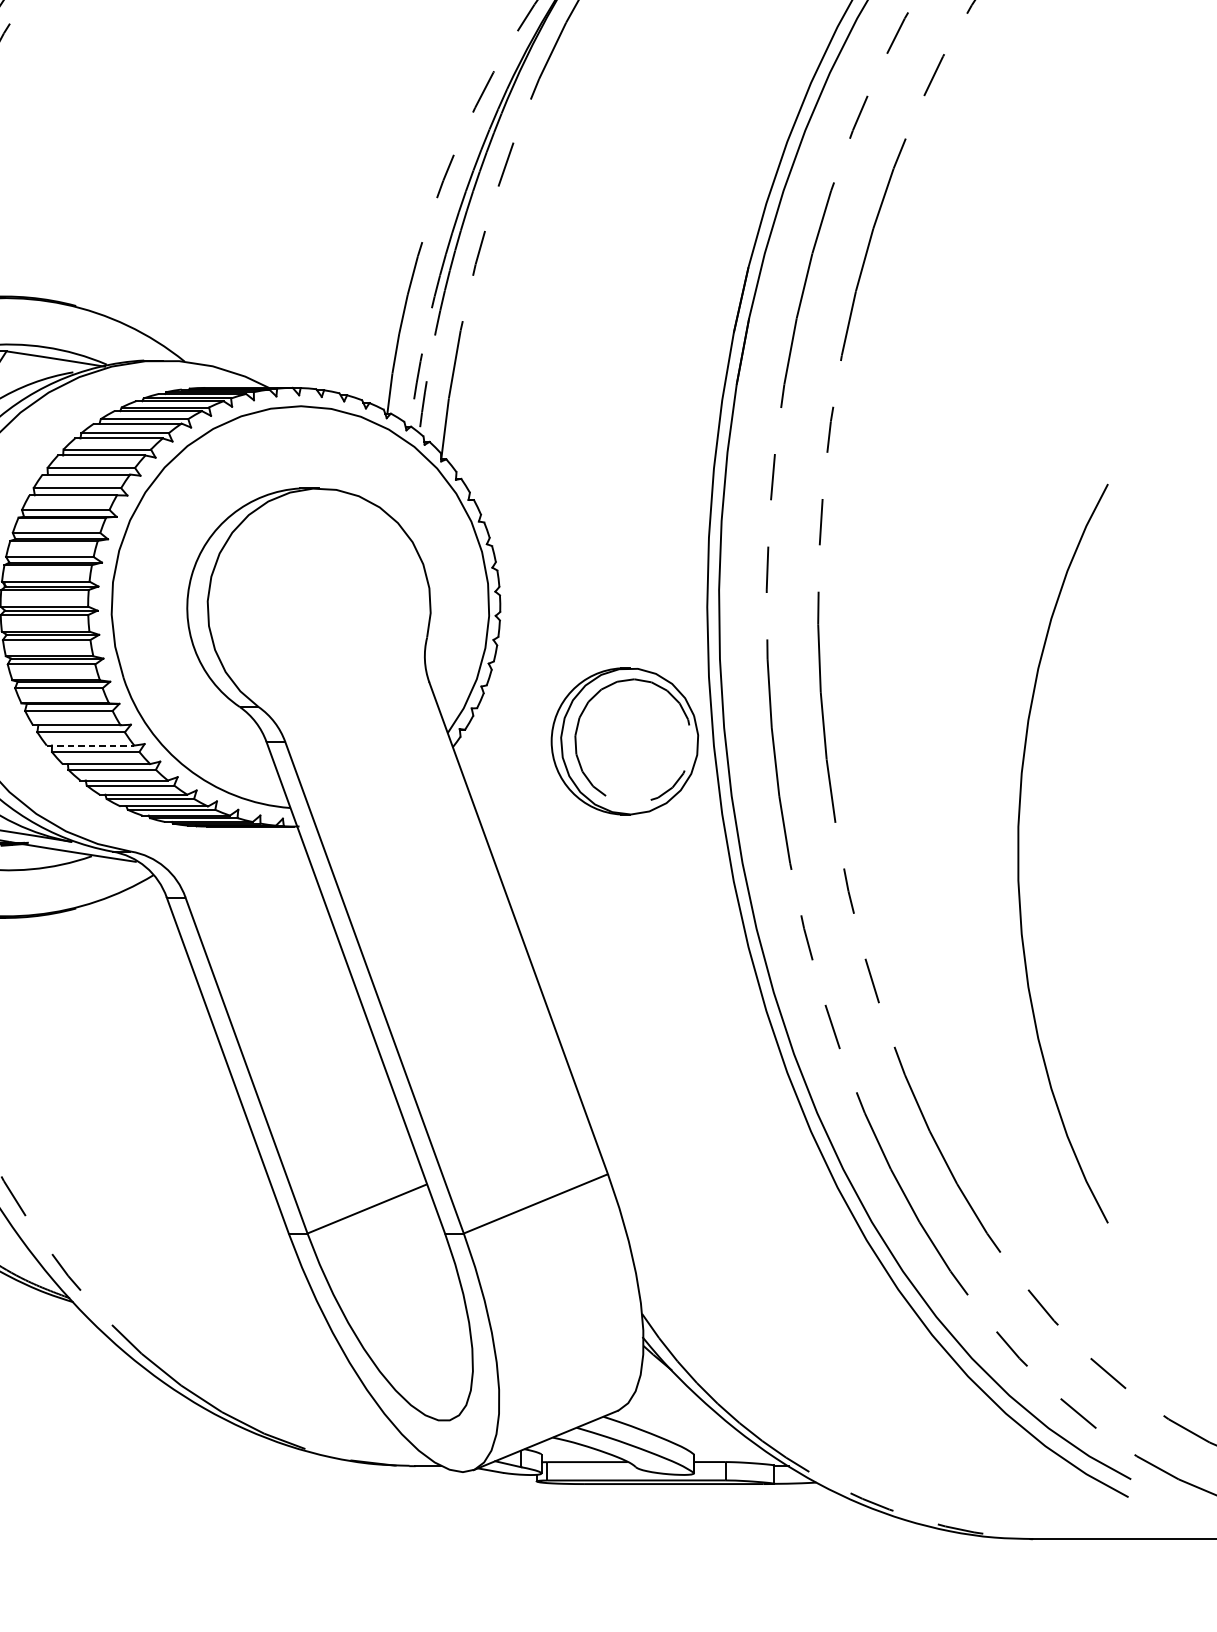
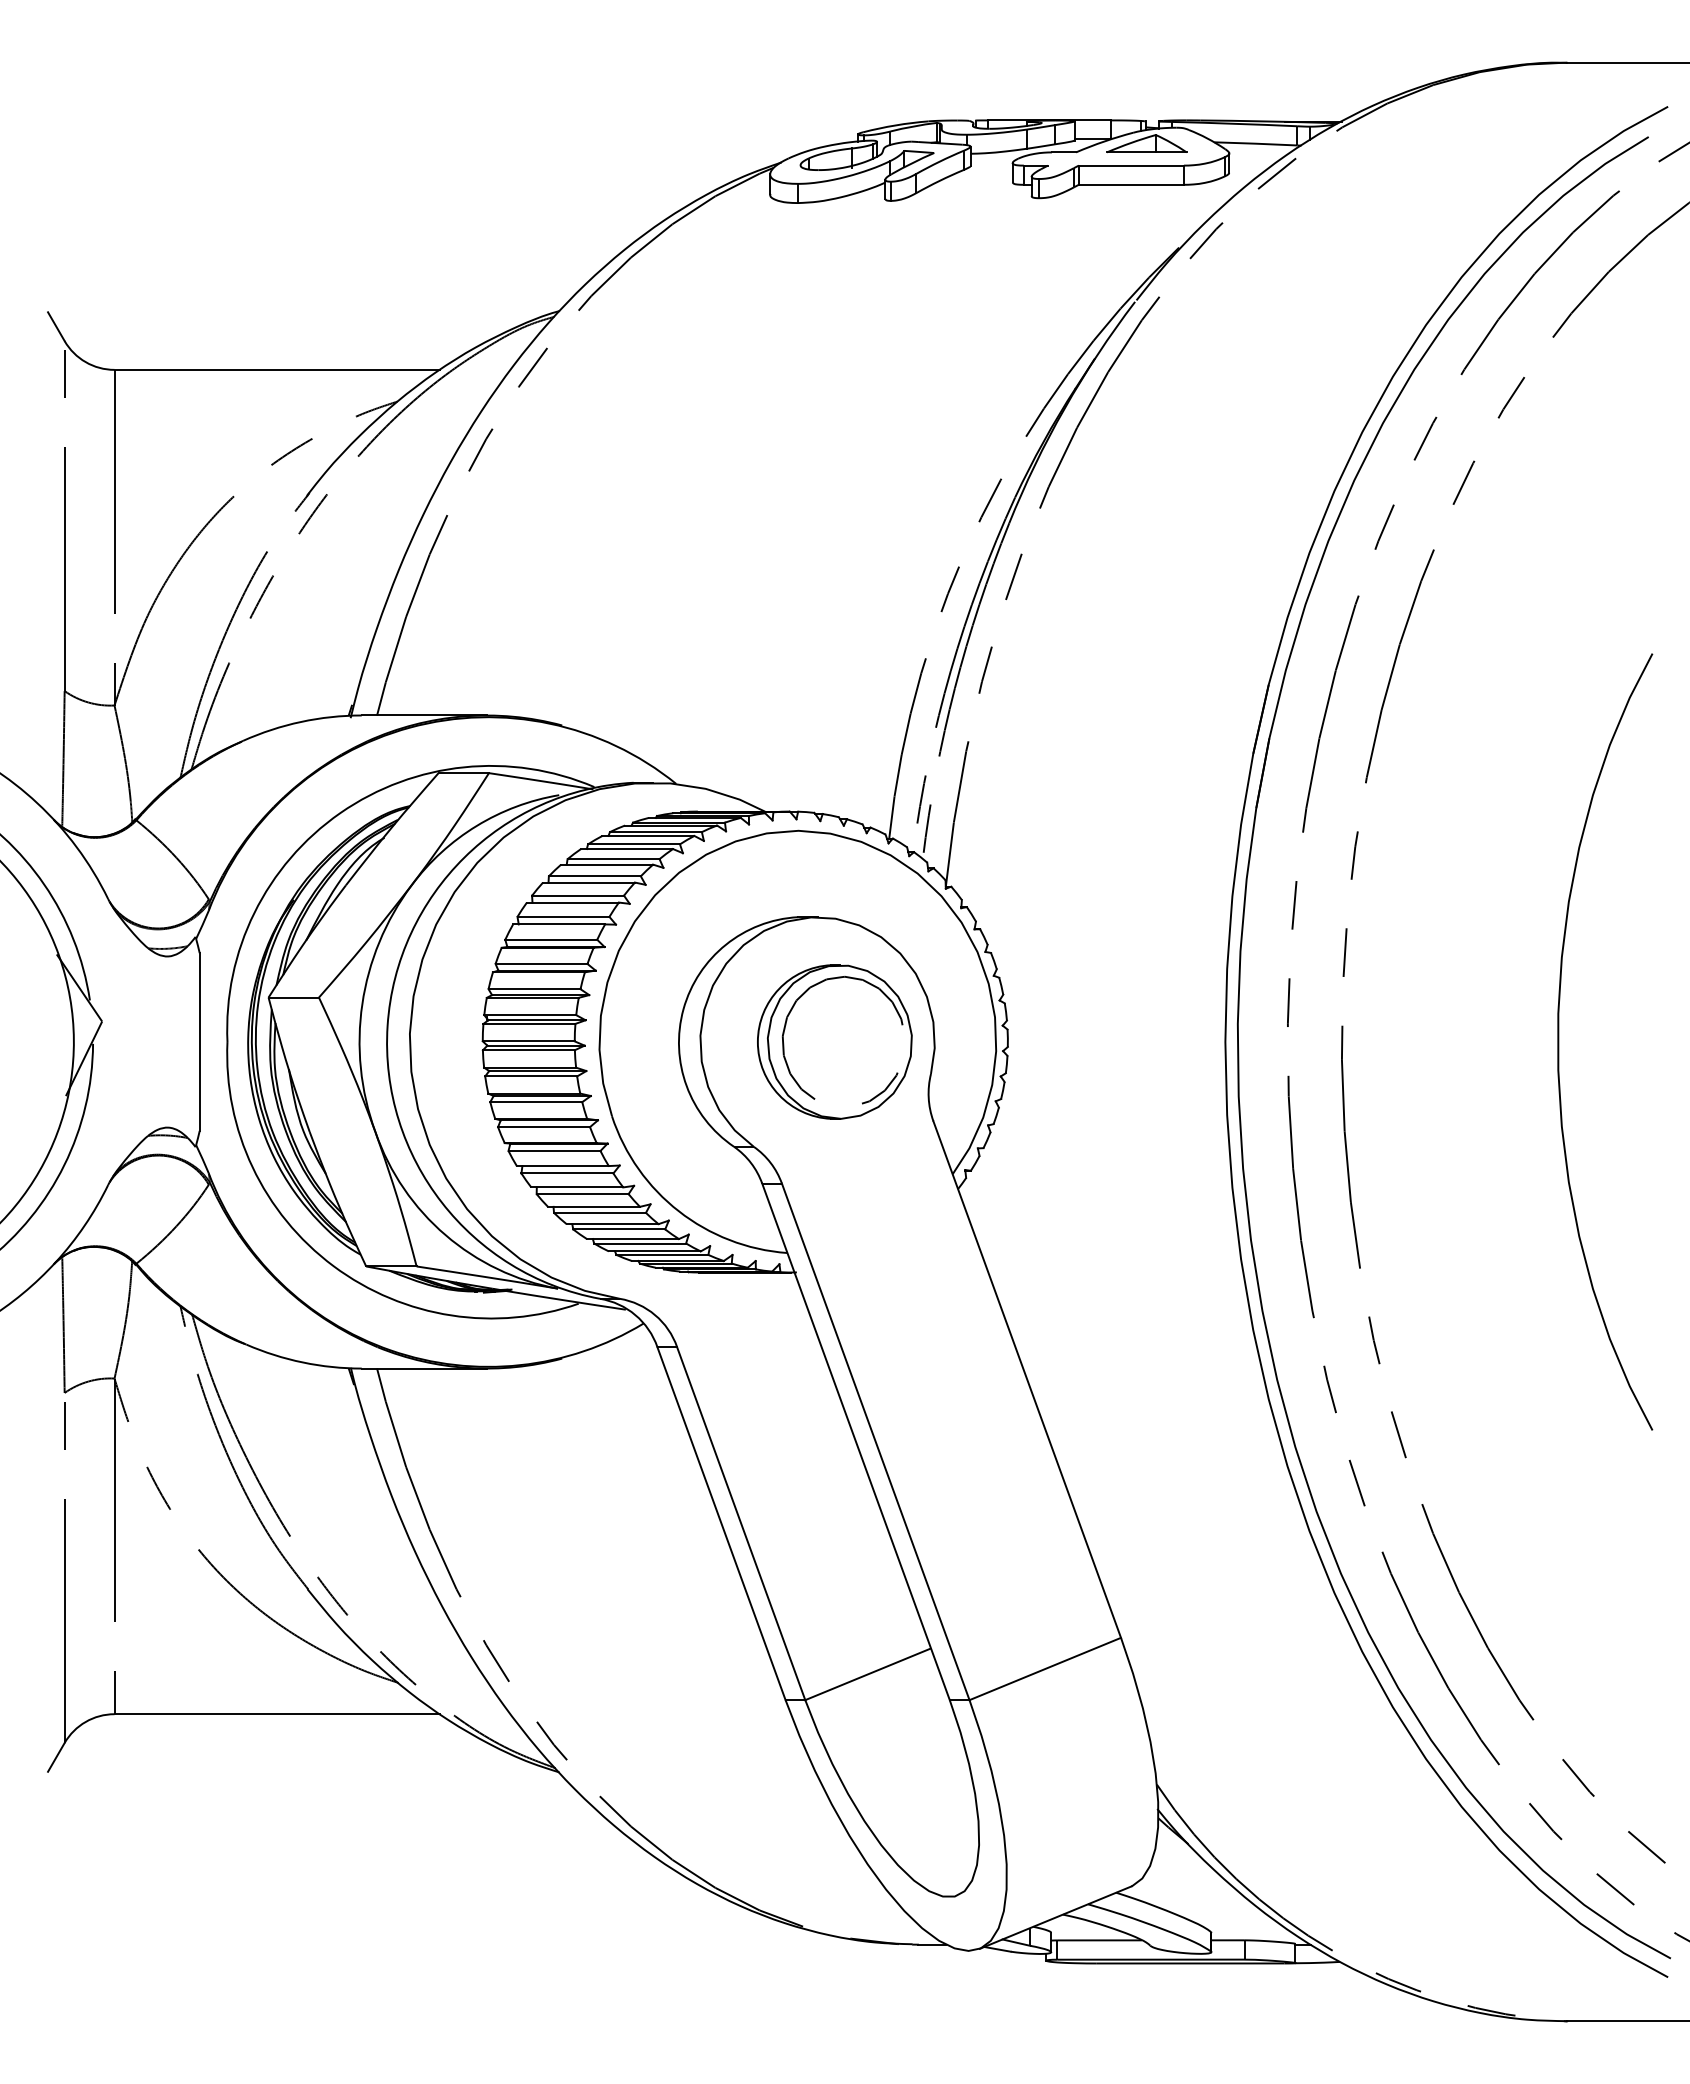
part: (624, 740) -> (834, 1041), moved
line: (90, 745) -> (577, 1187), dashed -> solid
curve: (1019, 853) -> (1559, 1041), moved

